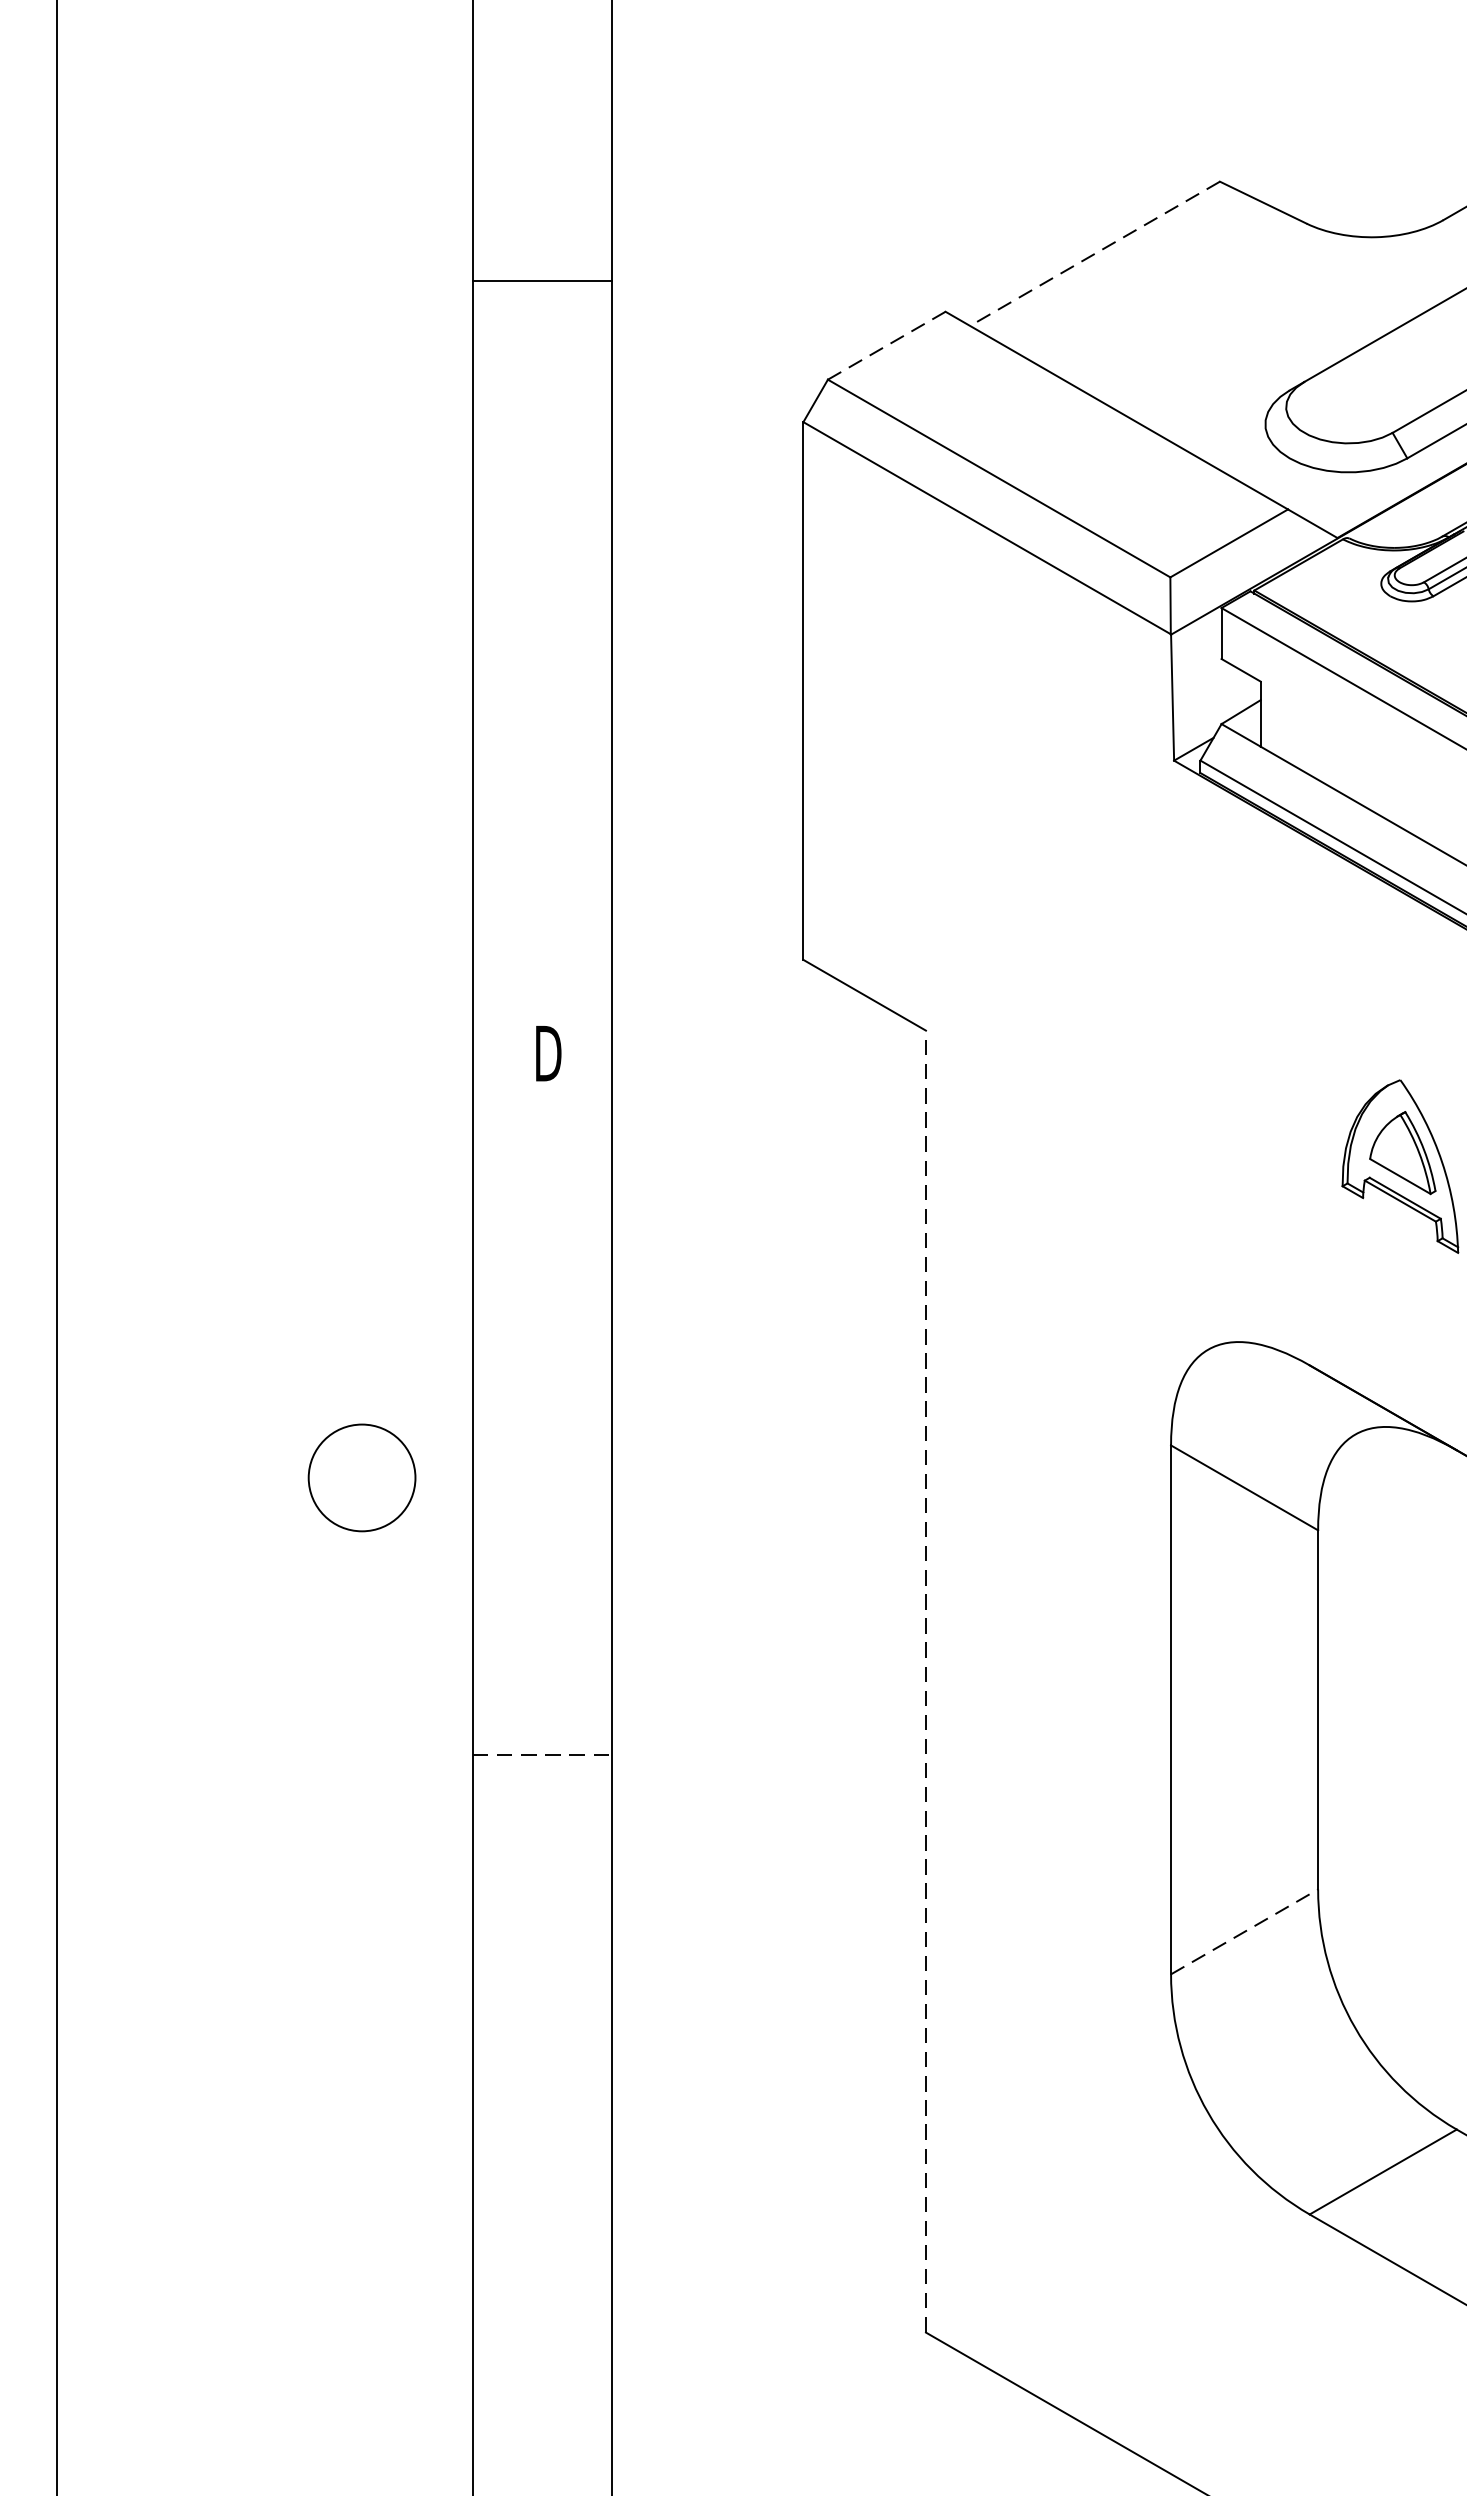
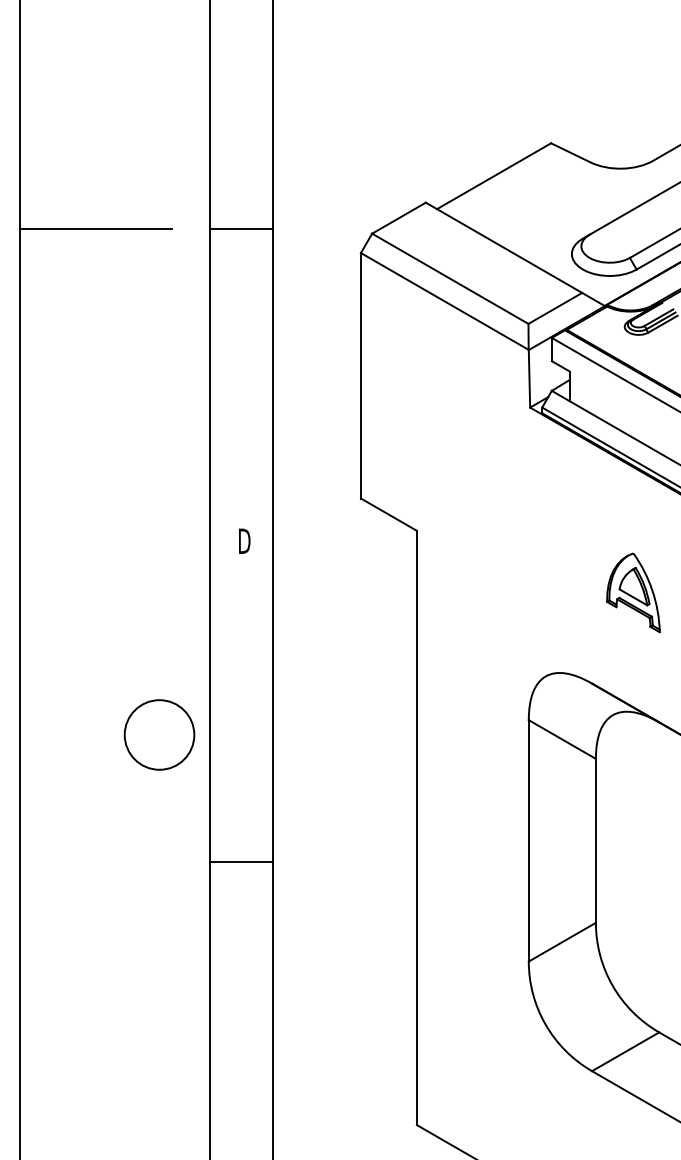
line: (1095, 254) -> (494, 176), dashed -> solid
line: (541, 280) -> (241, 228), moved
line: (885, 346) -> (398, 218), dashed -> solid
line: (224, 368) -> (96, 228), added
circle: (362, 1476) -> (159, 734), size x1.43
line: (925, 1680) -> (416, 827), dashed -> solid
line: (541, 1755) -> (241, 861), dashed -> solid
line: (1244, 1932) -> (562, 942), dashed -> solid

